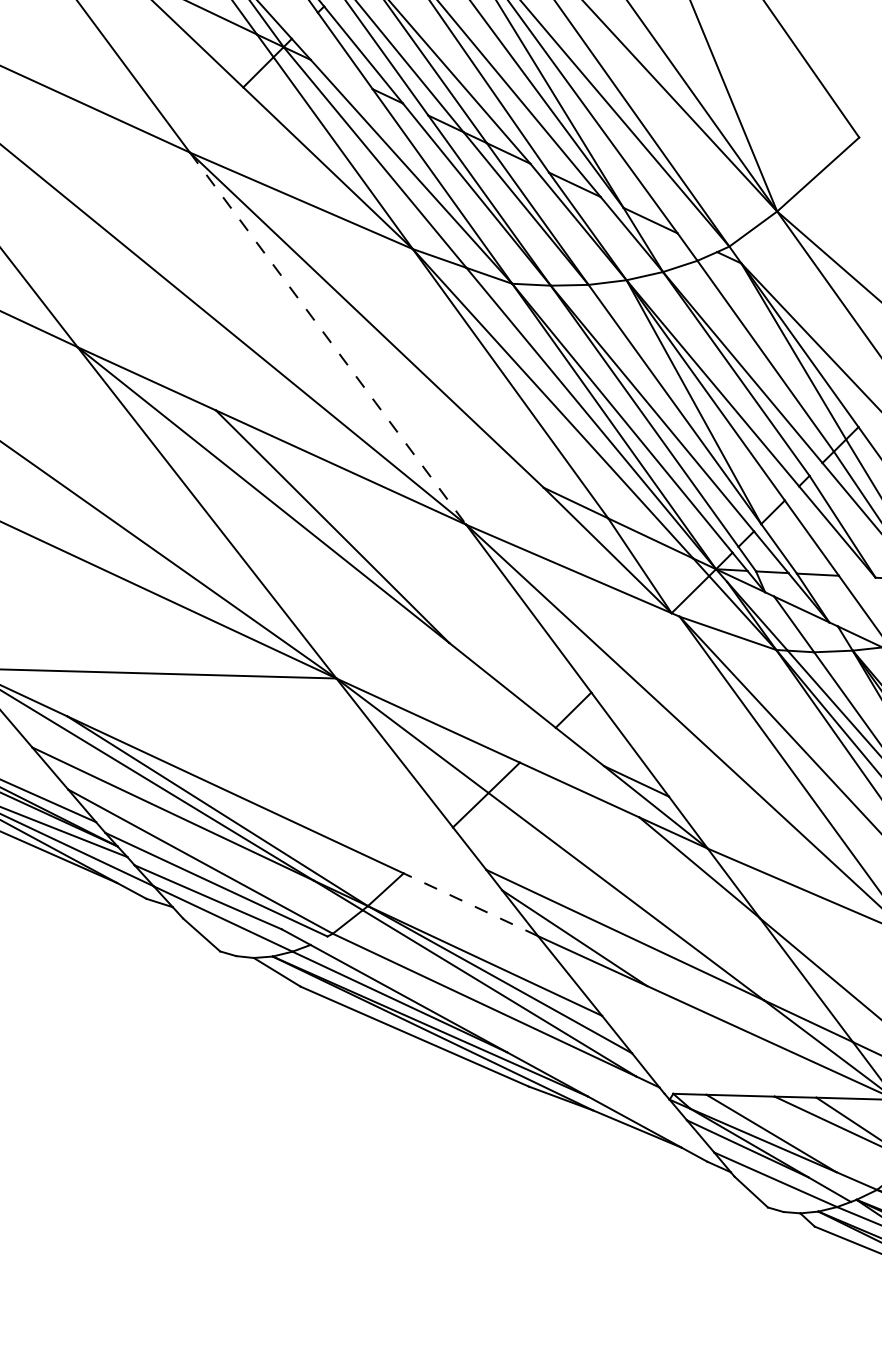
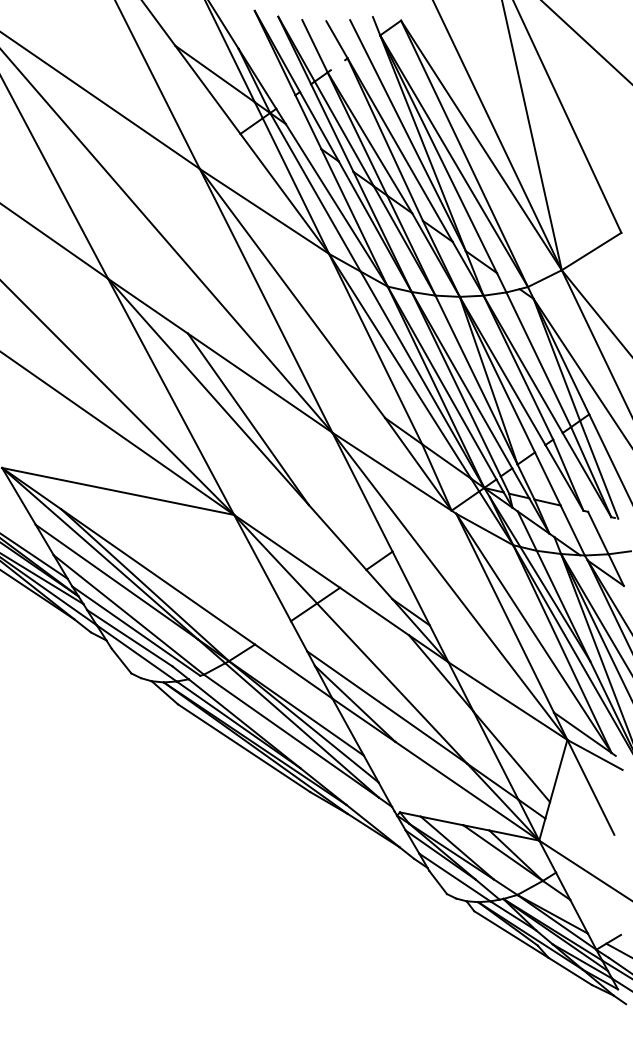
line: (328, 338) -> (266, 300), dashed -> solid
line: (470, 904) -> (293, 671), dashed -> solid

